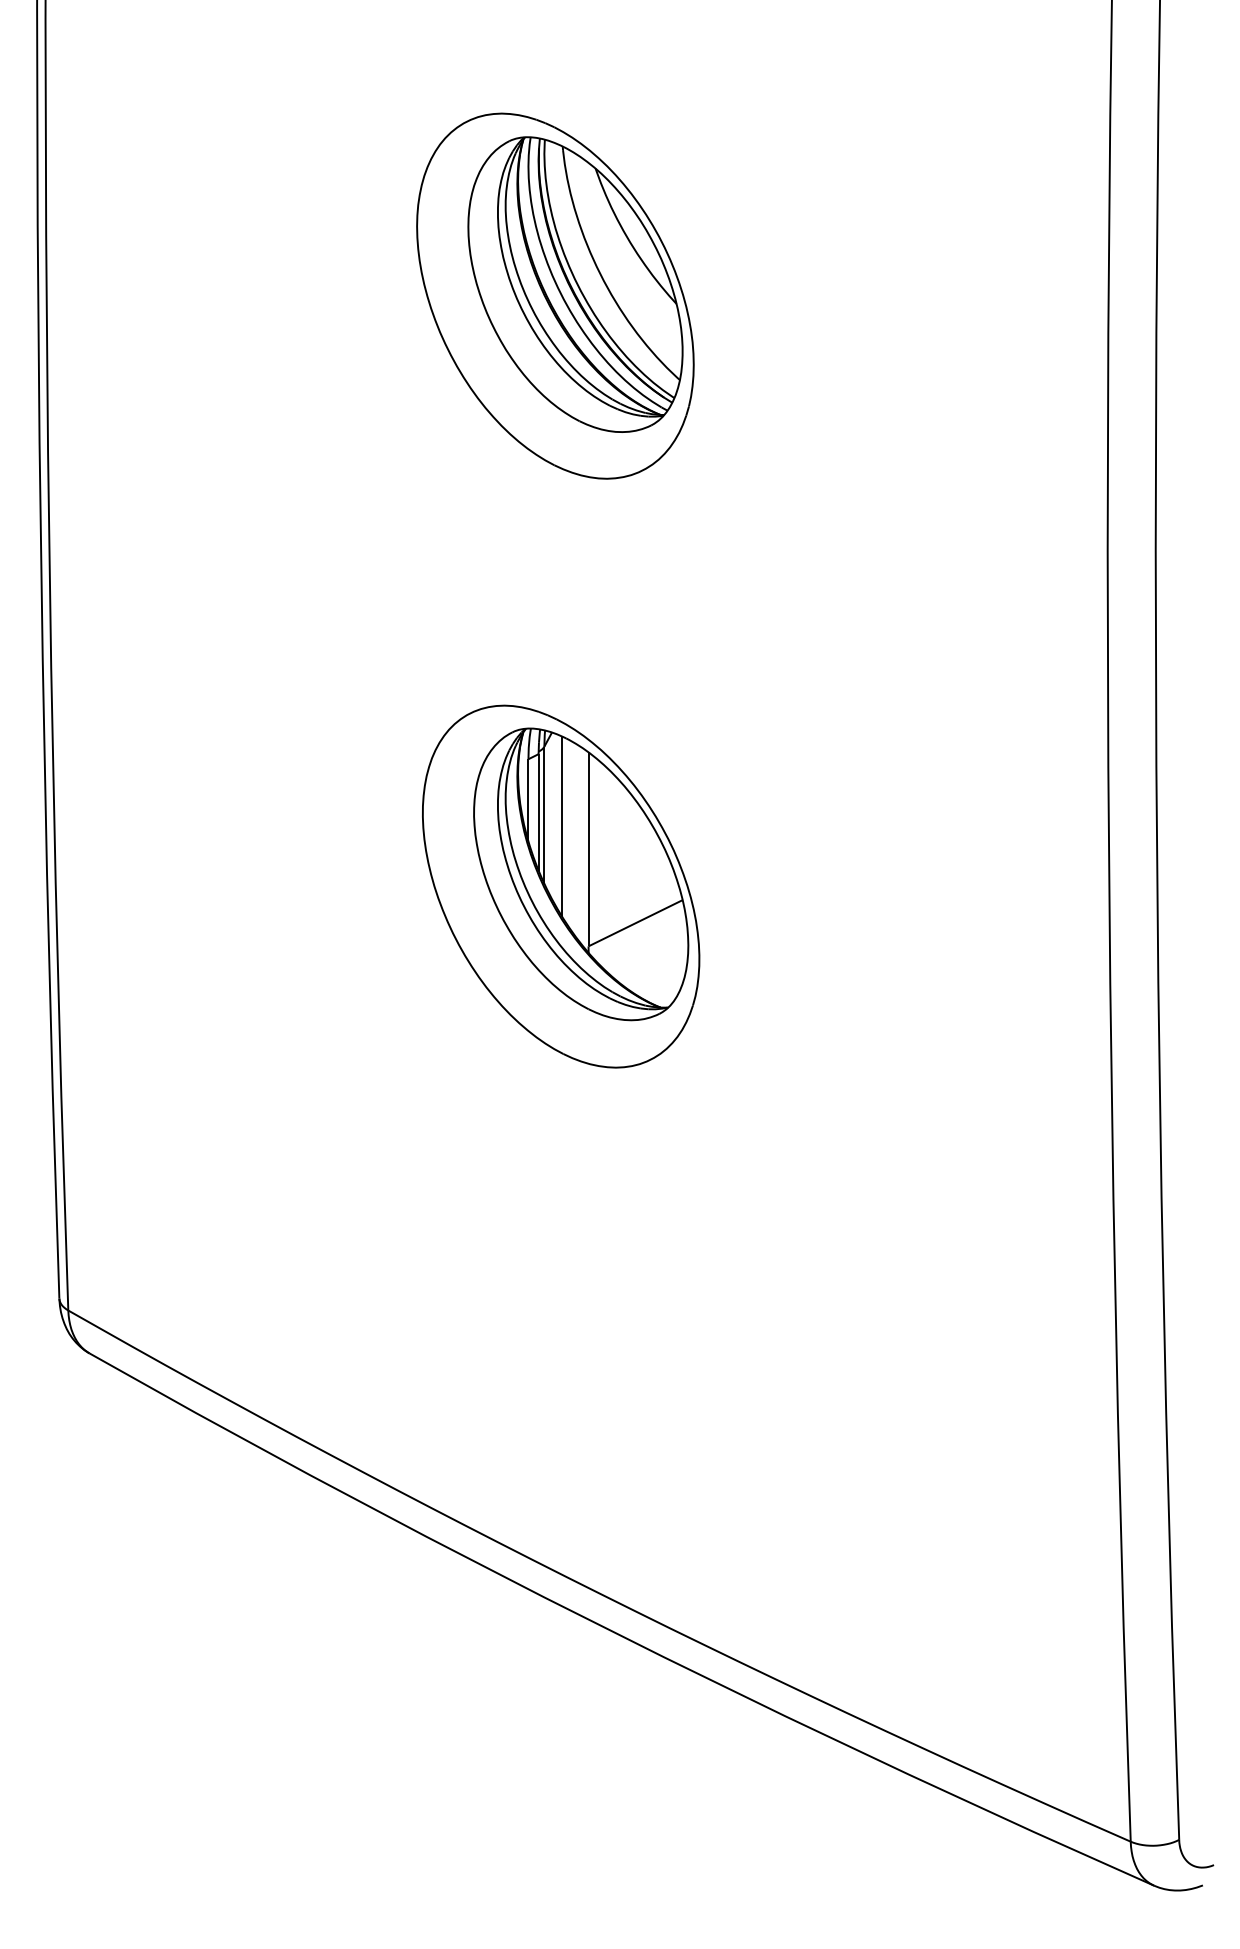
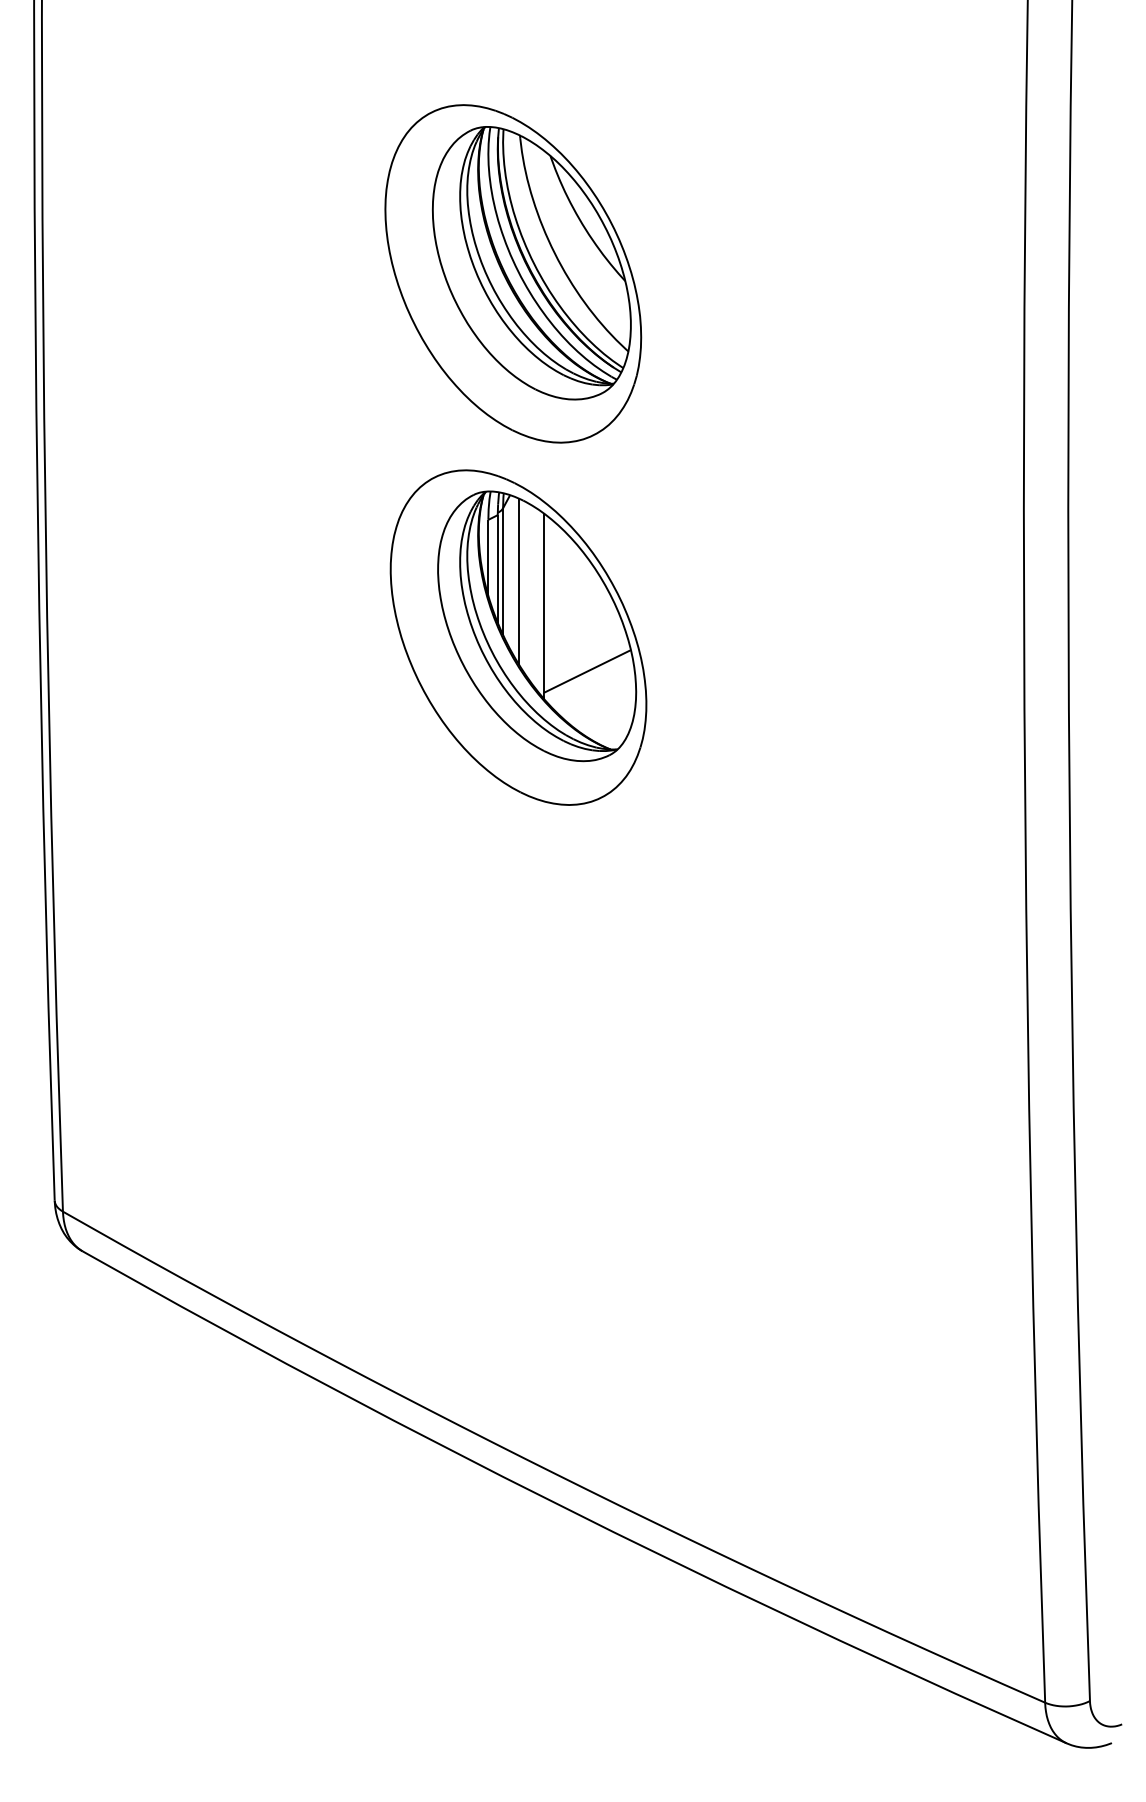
part: (561, 886) -> (518, 637), moved

